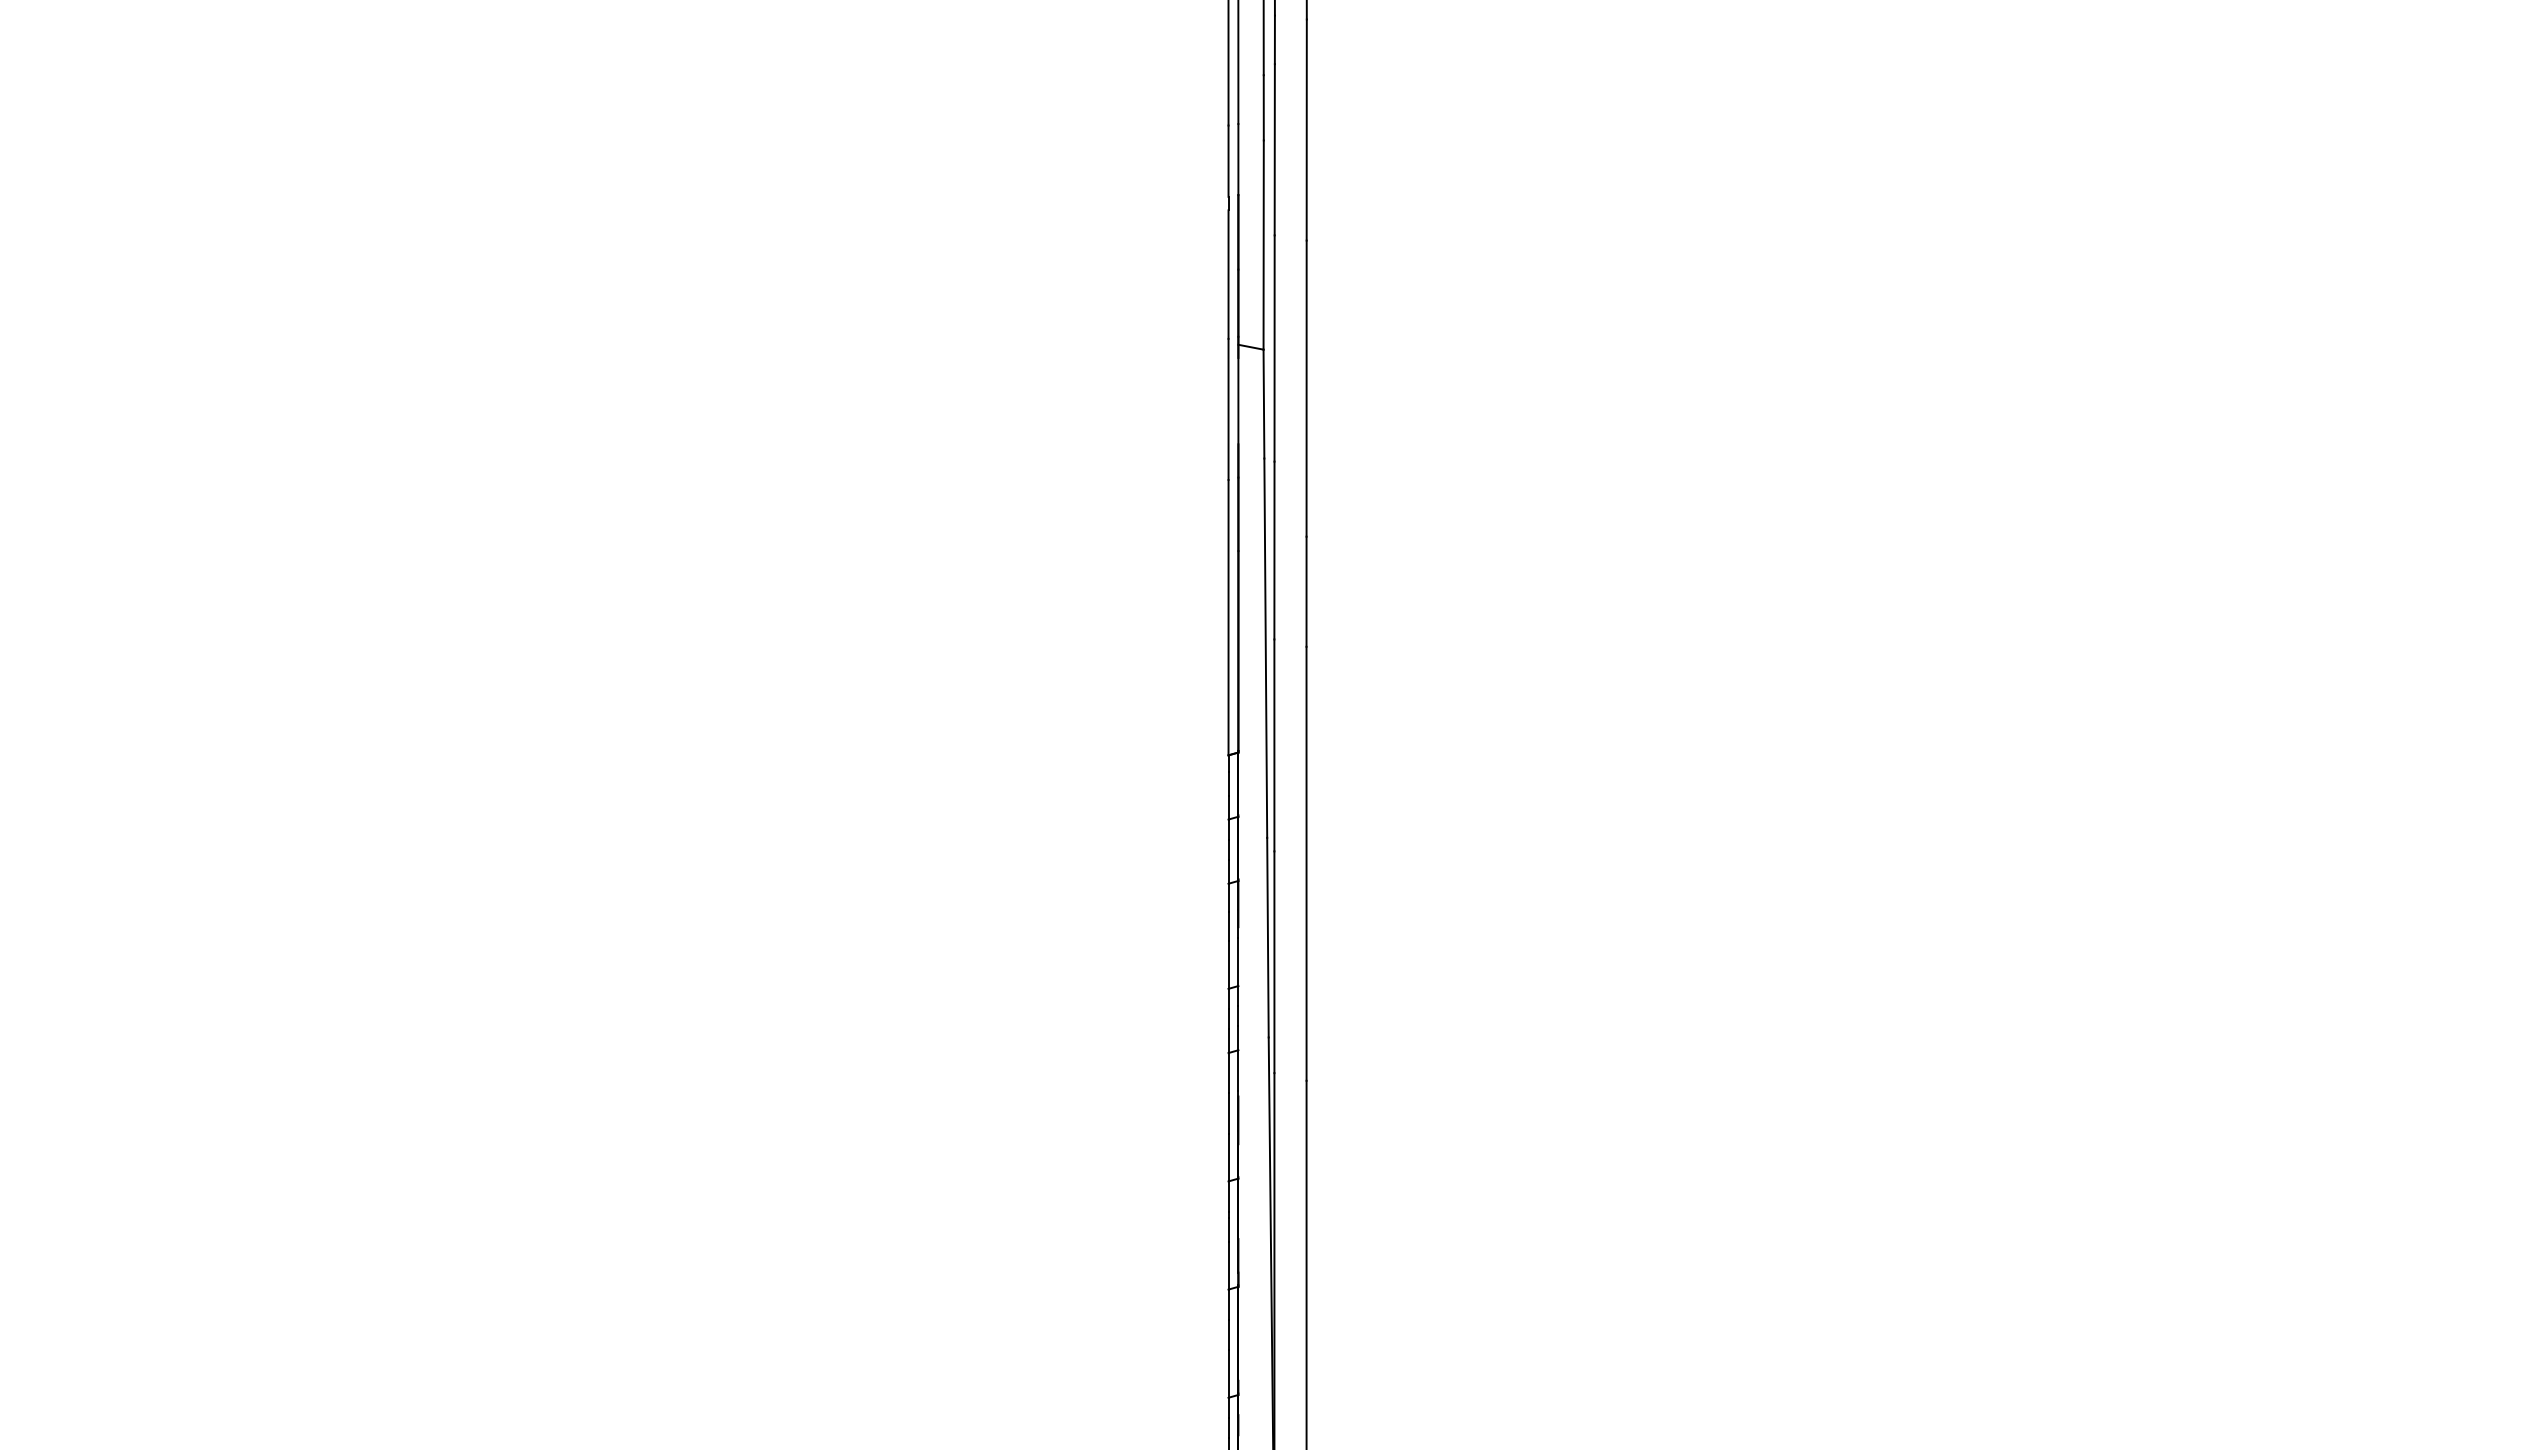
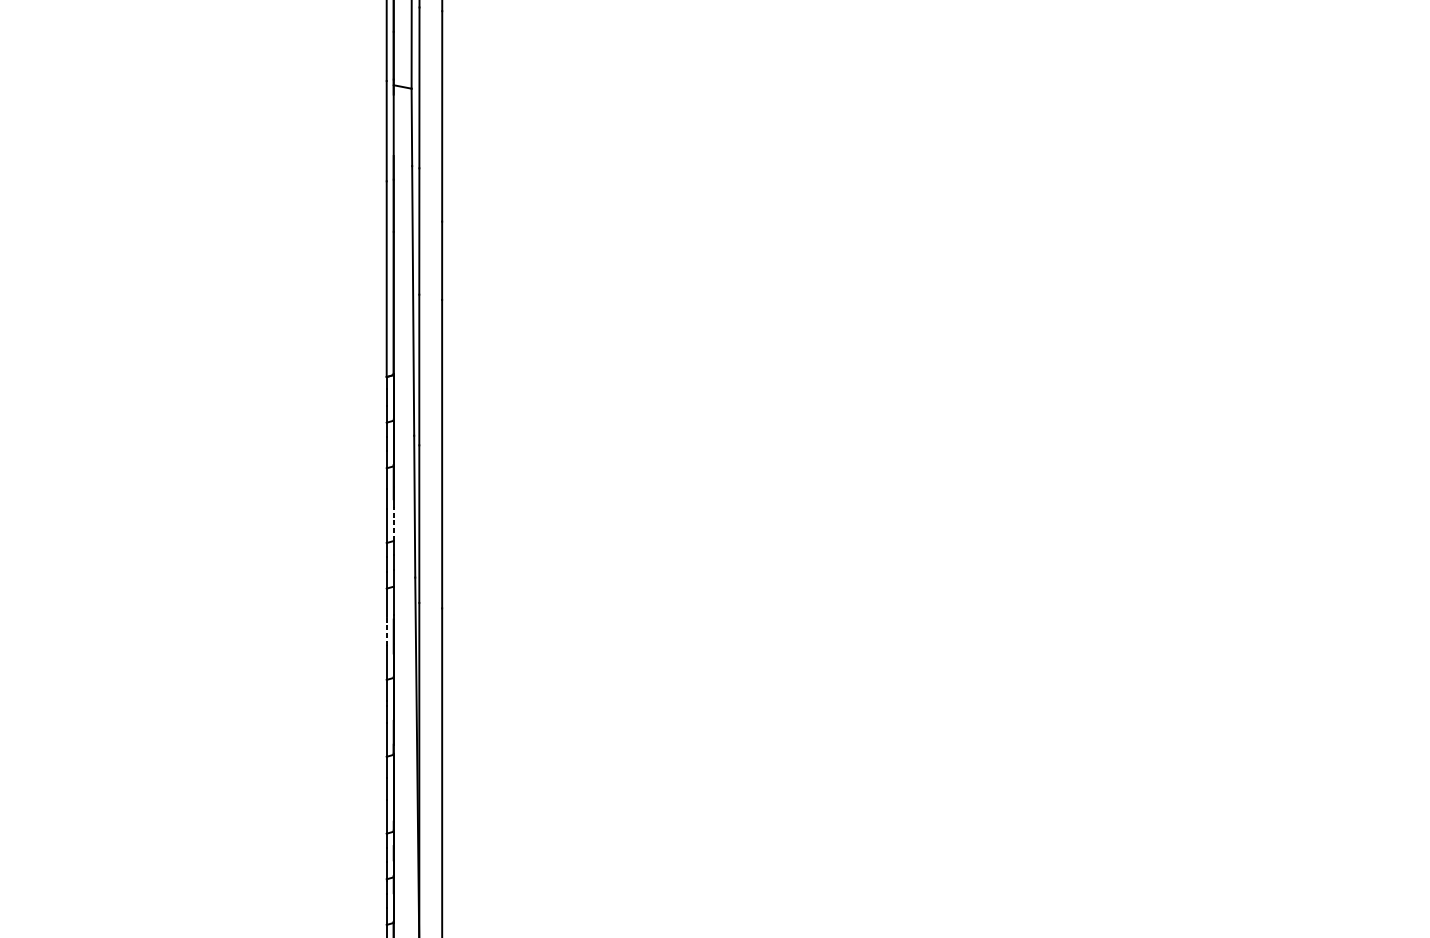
line: (1238, 962) -> (393, 524), solid -> dashed
line: (1228, 1113) -> (386, 631), solid -> dashed

